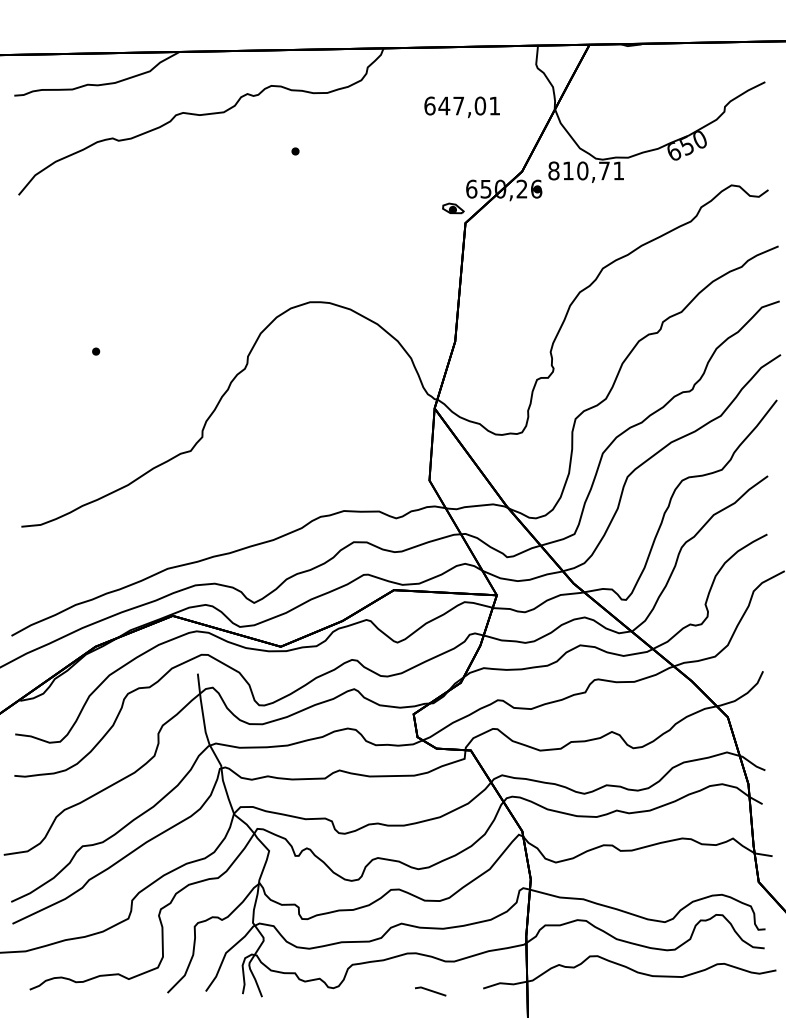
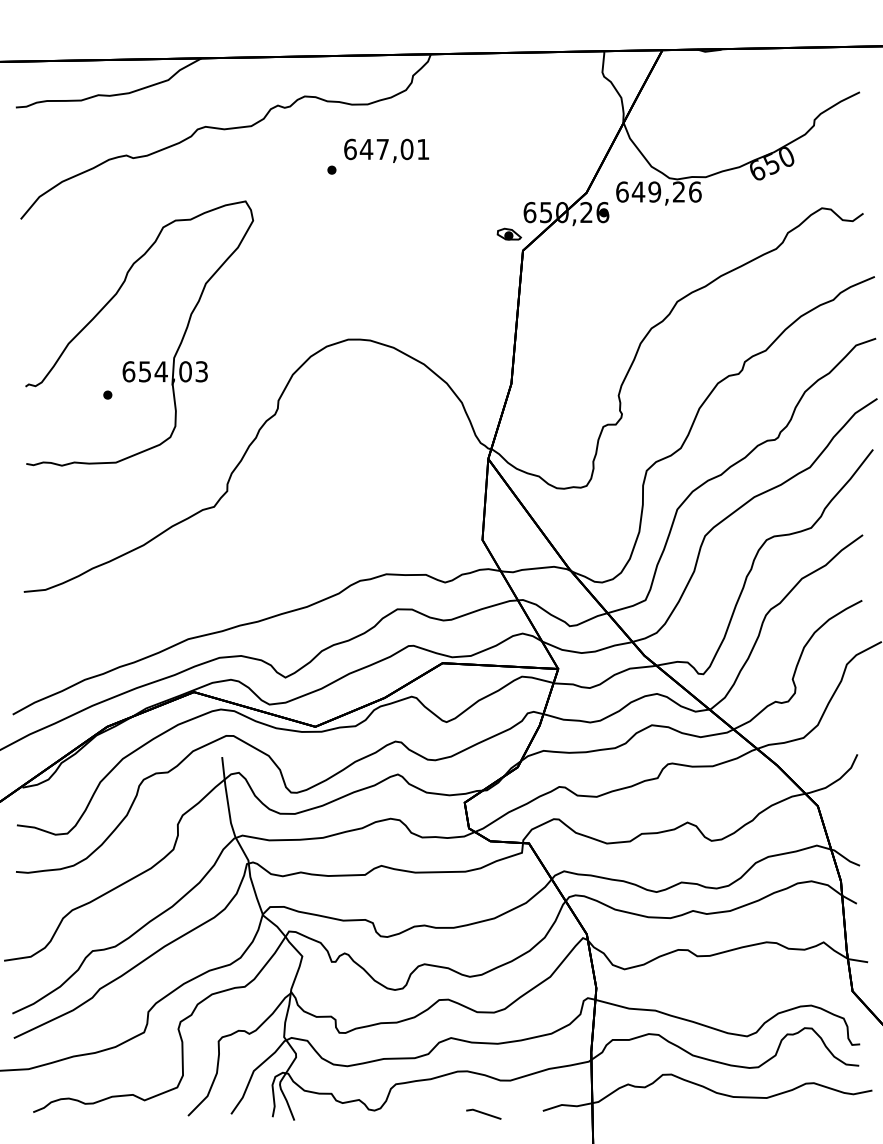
text: (461, 107) -> (385, 151), moved
text: (586, 170) -> (658, 191), 810,71 -> 649,26
part: (124, 321) -> (139, 361), added

